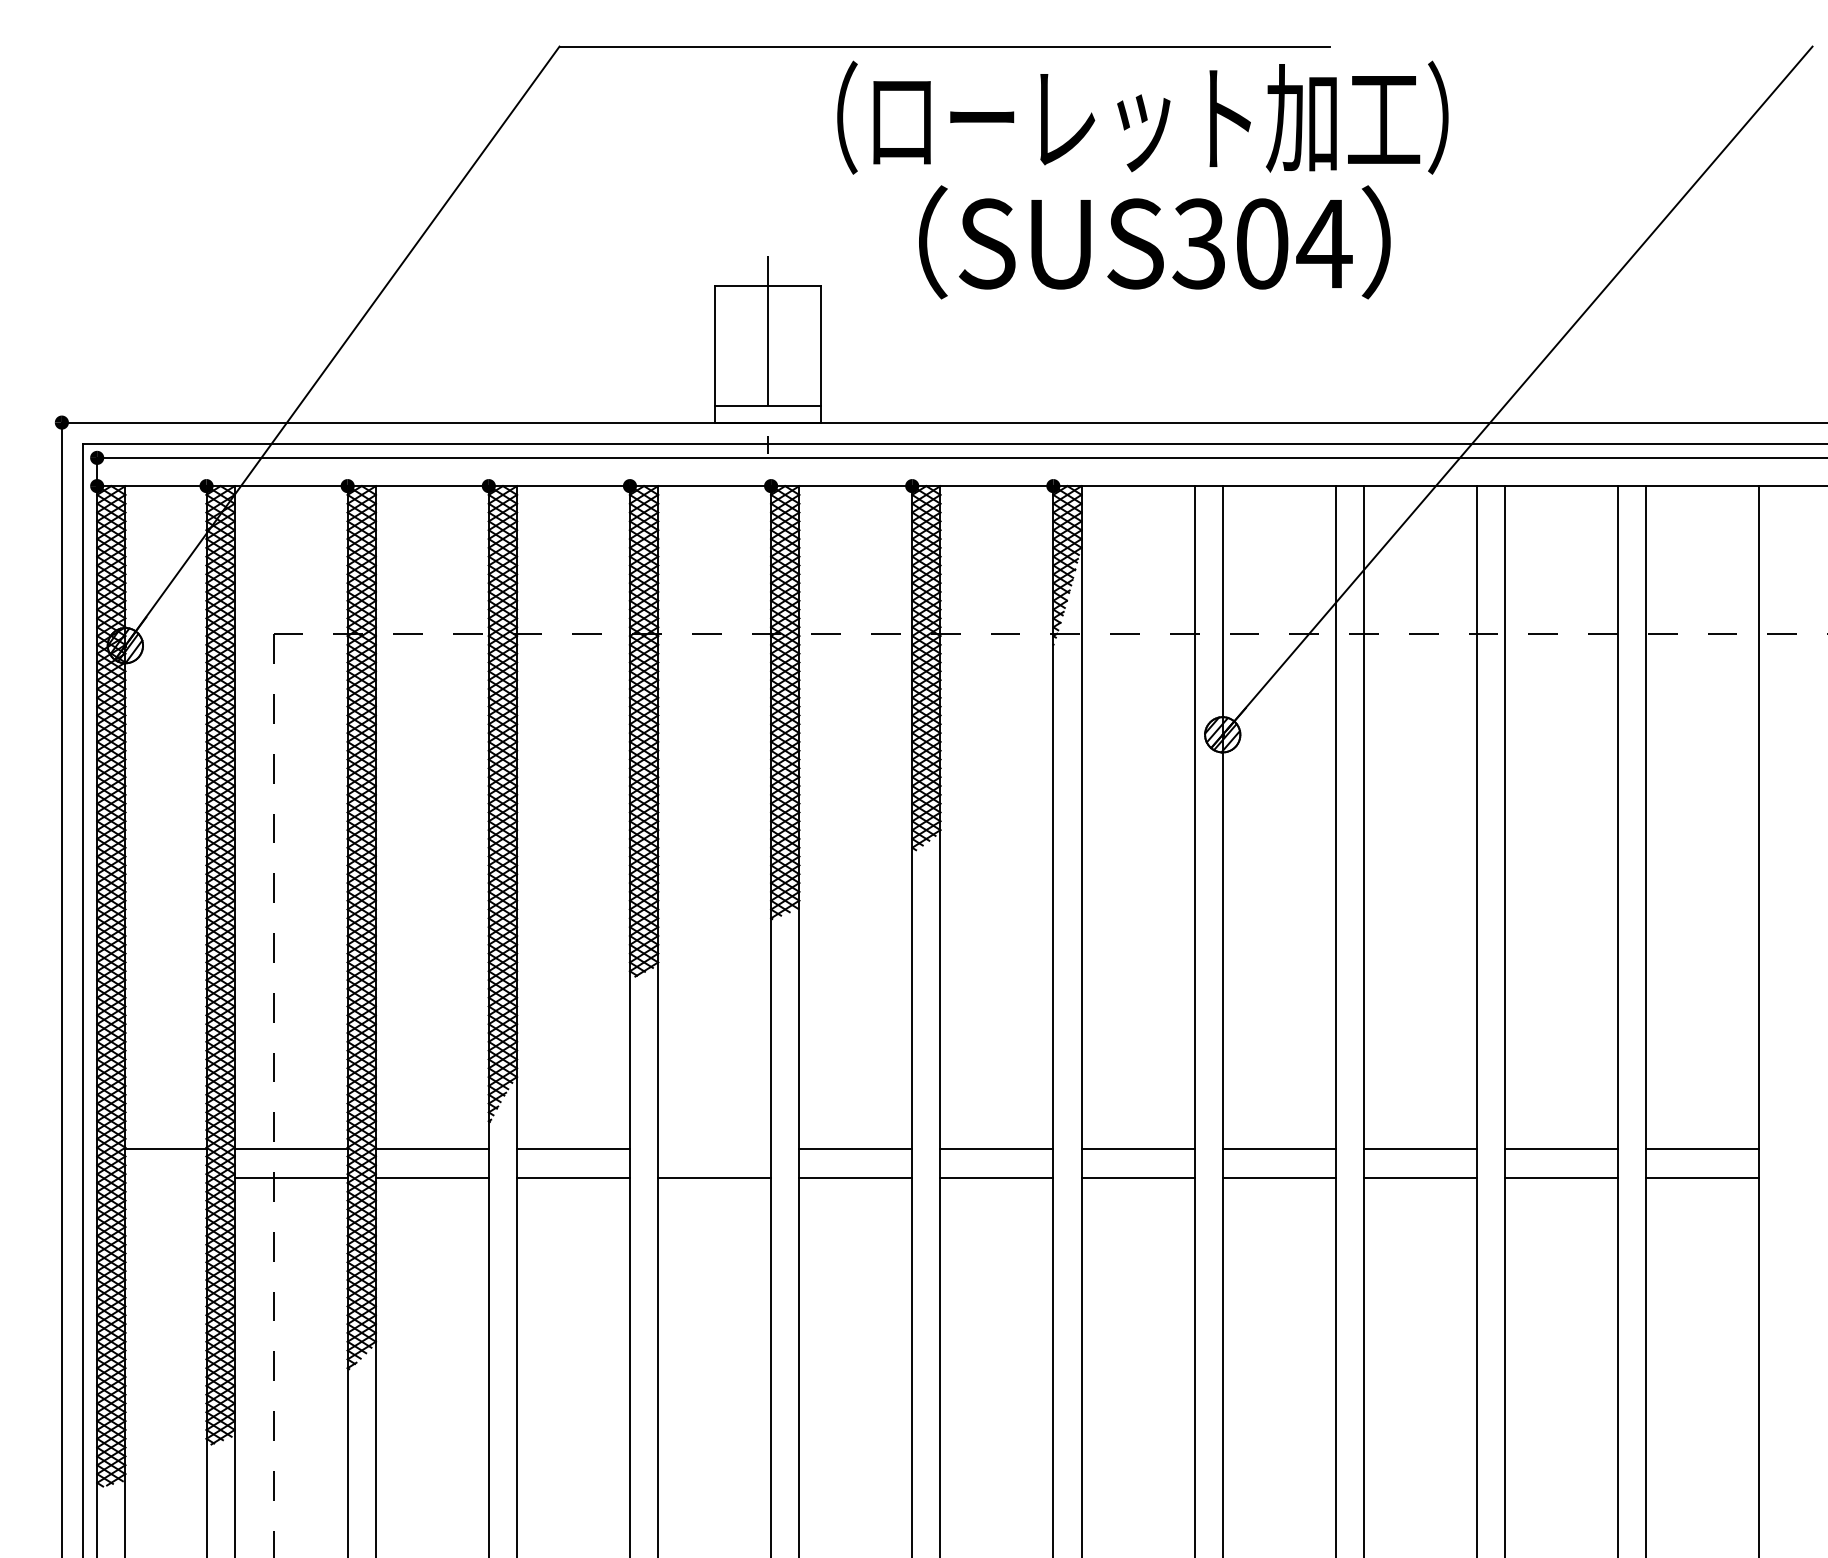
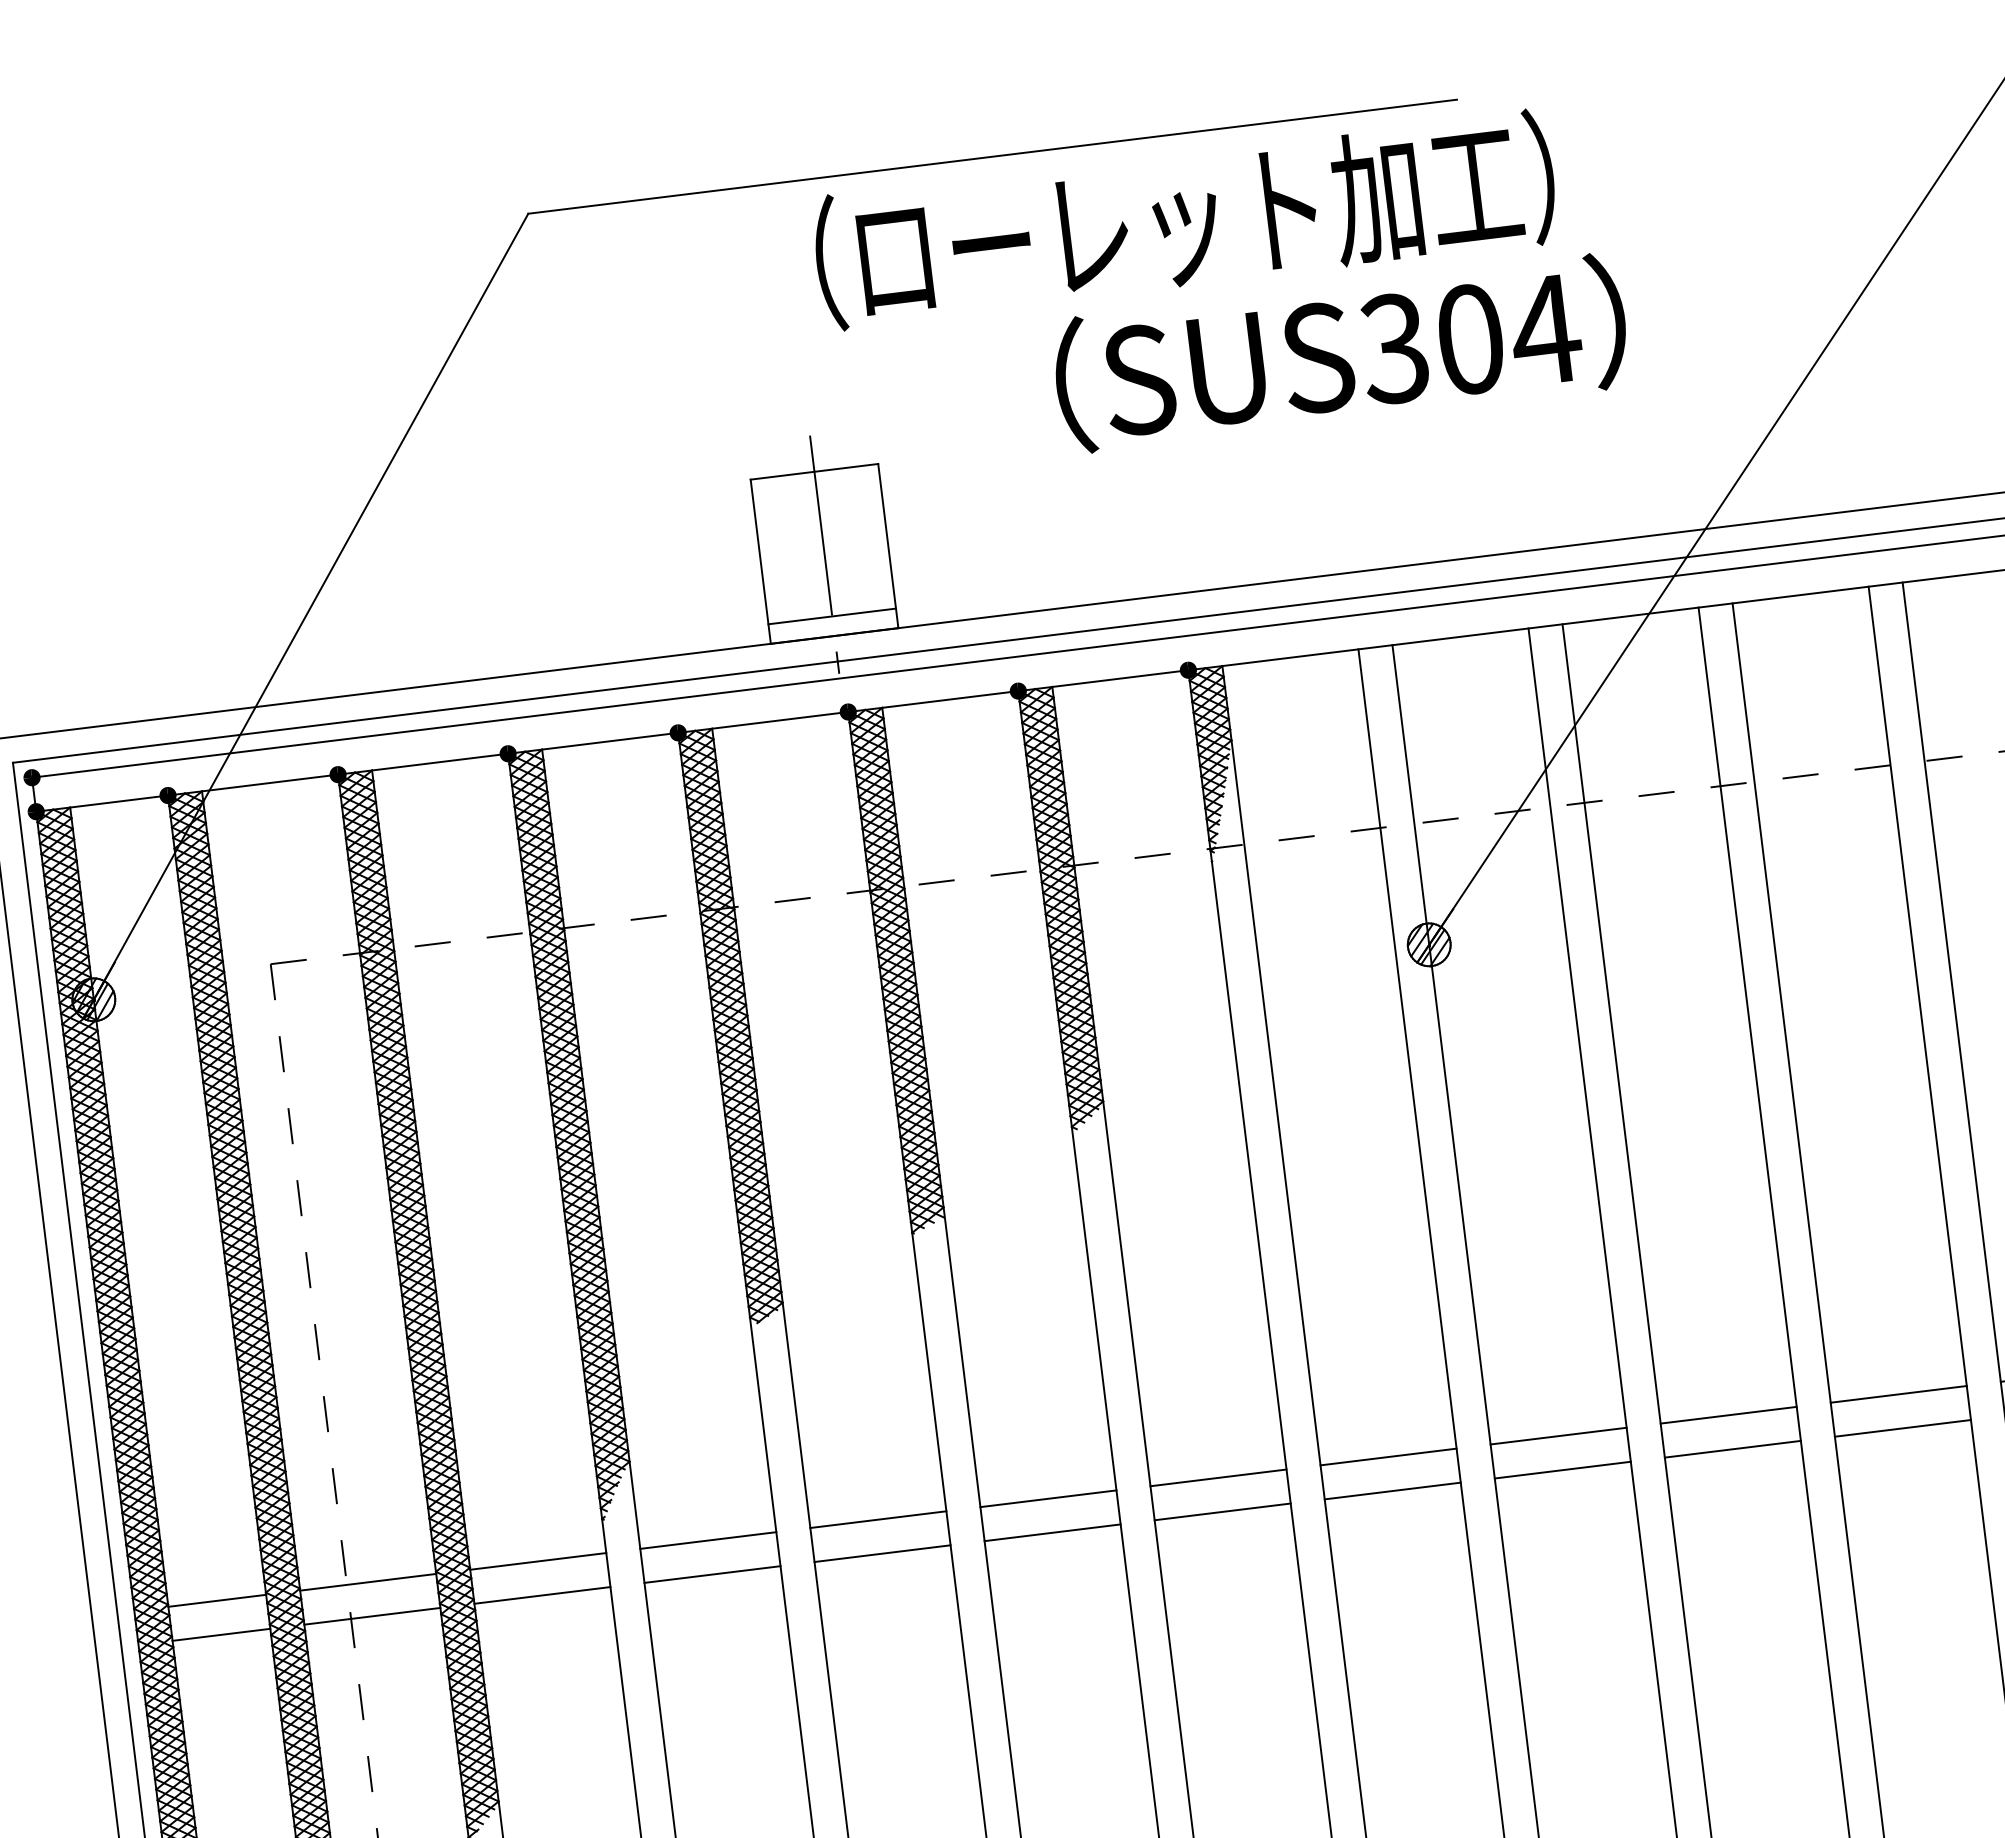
text: (1142, 117) -> (1184, 219), moved
text: (1154, 242) -> (1340, 353), moved
line: (714, 1149) -> (878, 1519), added
line: (165, 1177) -> (220, 1634), added

